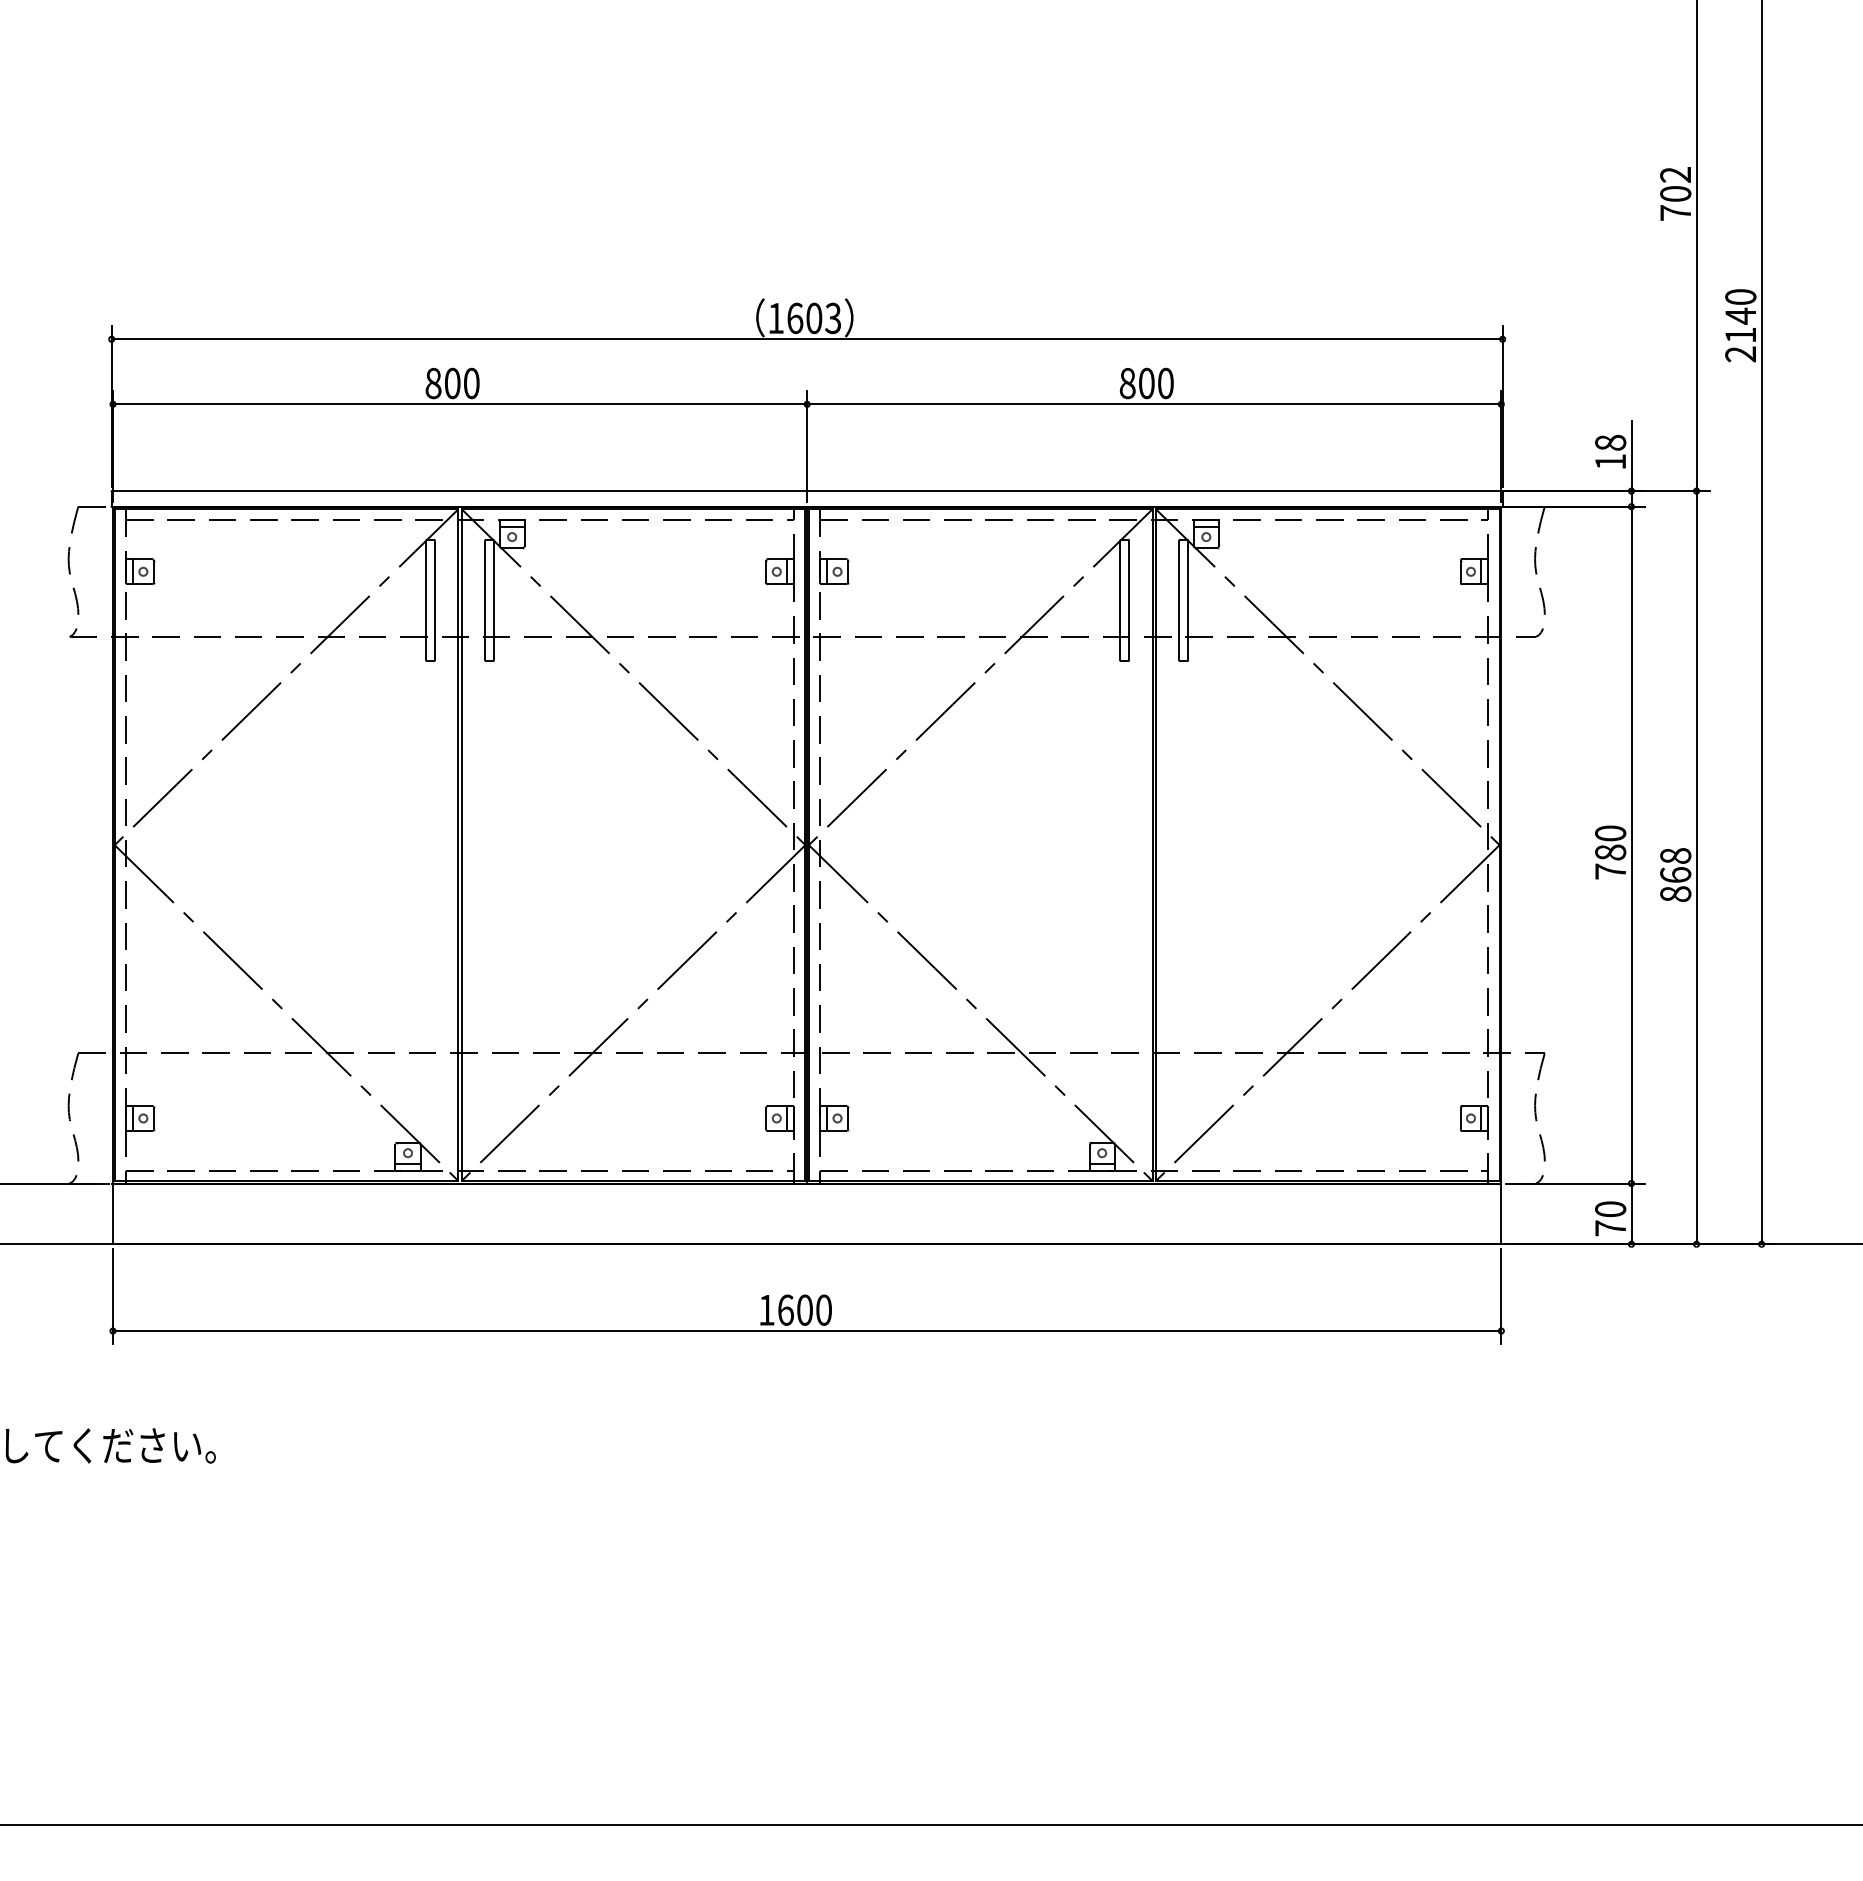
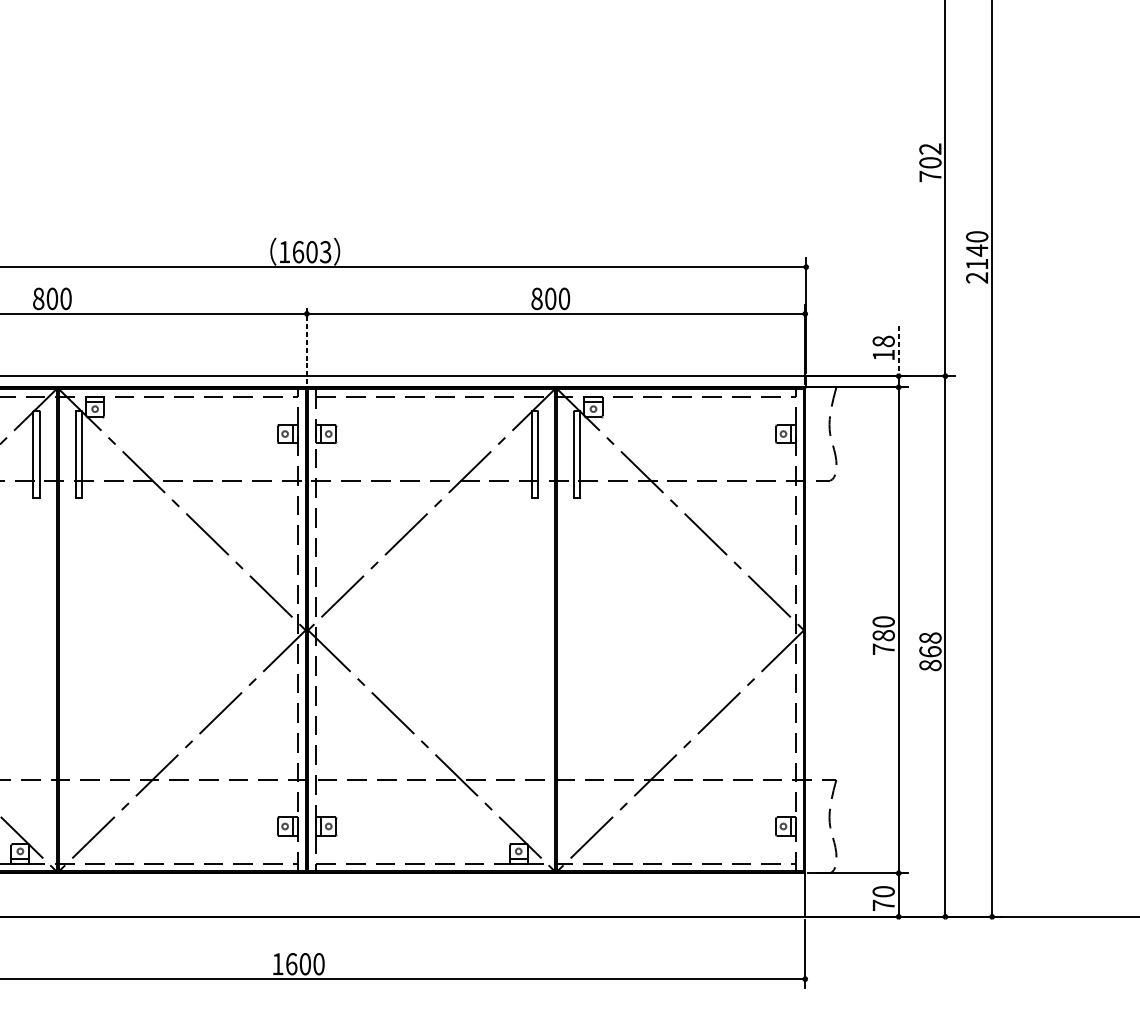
line: (807, 446) -> (307, 344), solid -> dashed
line: (1631, 456) -> (898, 351), solid -> dashed

